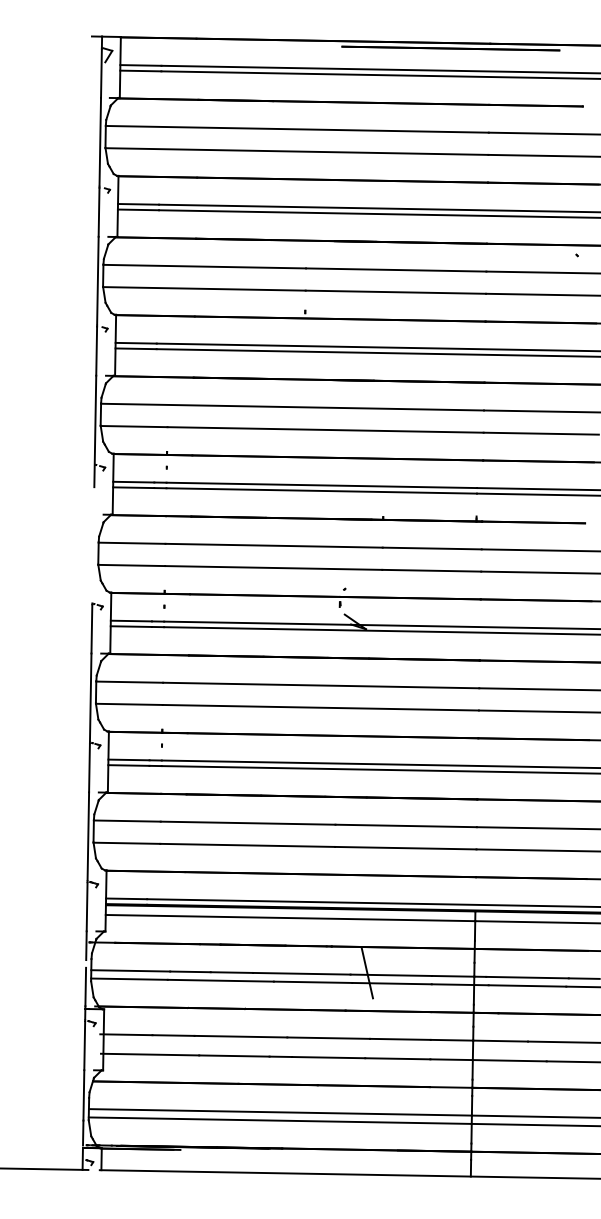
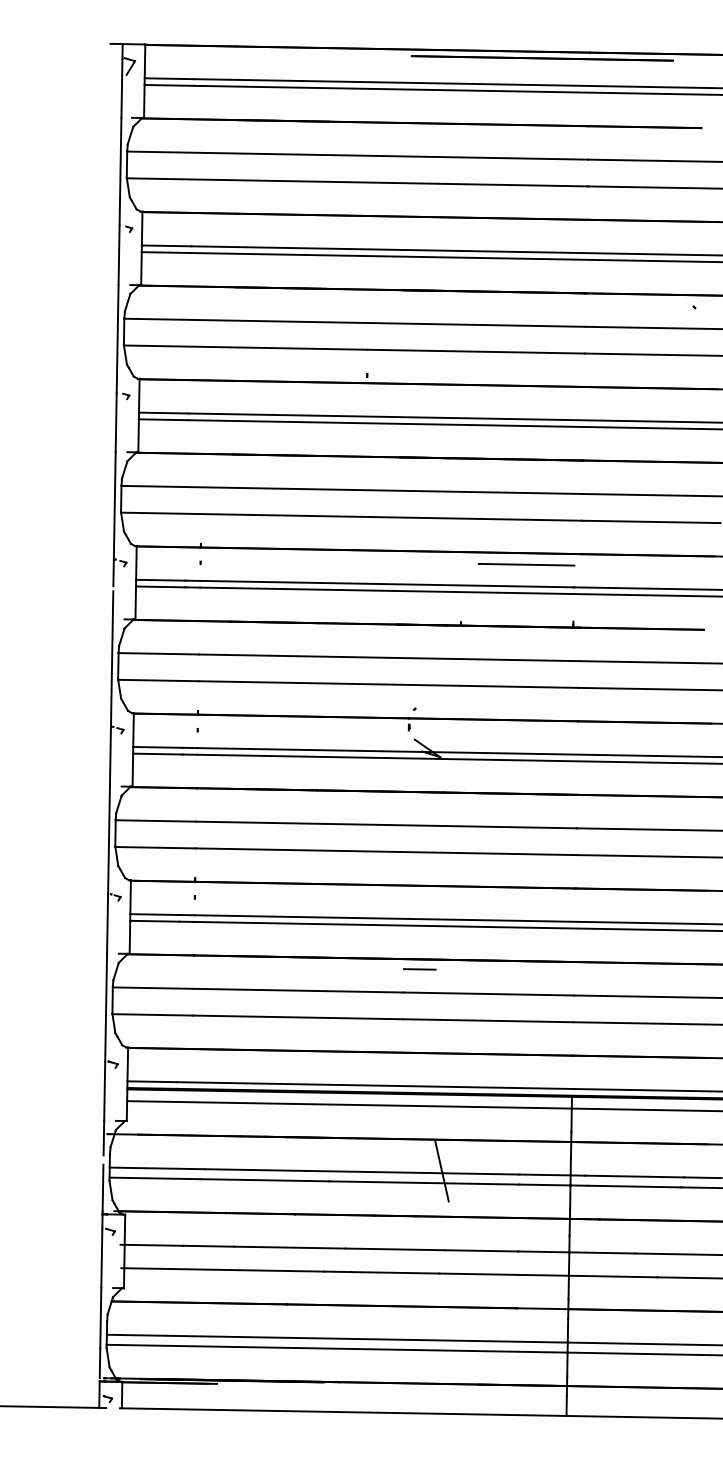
line: (437, 468) -> (526, 563), added
line: (93, 546) -> (112, 657), added
line: (348, 805) -> (419, 969), added

